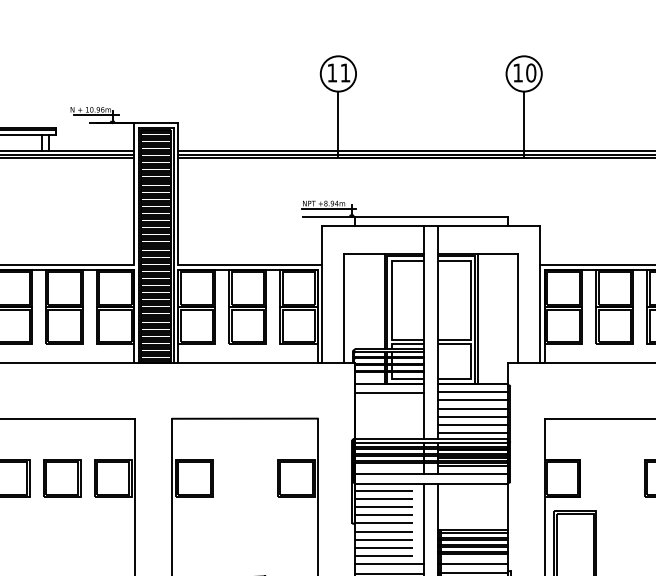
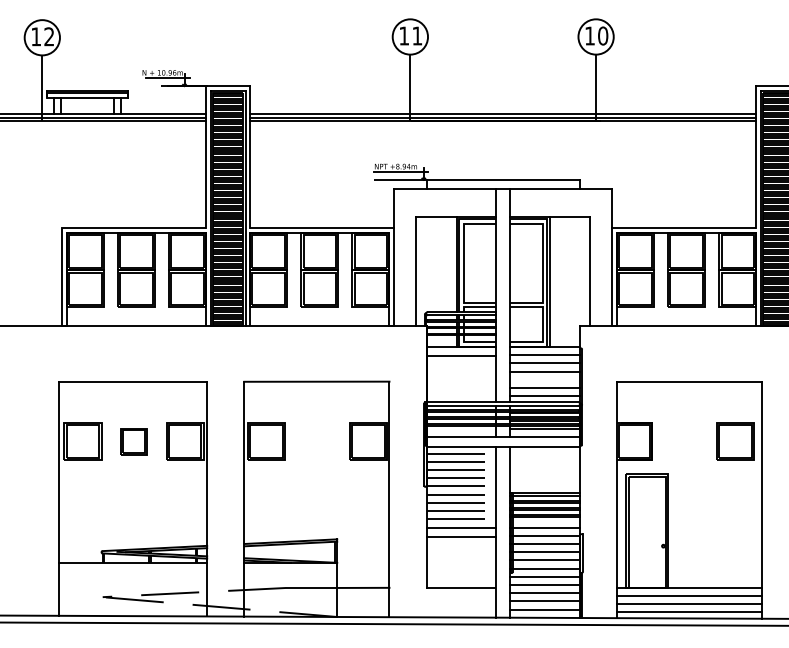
line: (472, 416) -> (544, 379), removed
part: (61, 478) -> (133, 441), size x0.7

